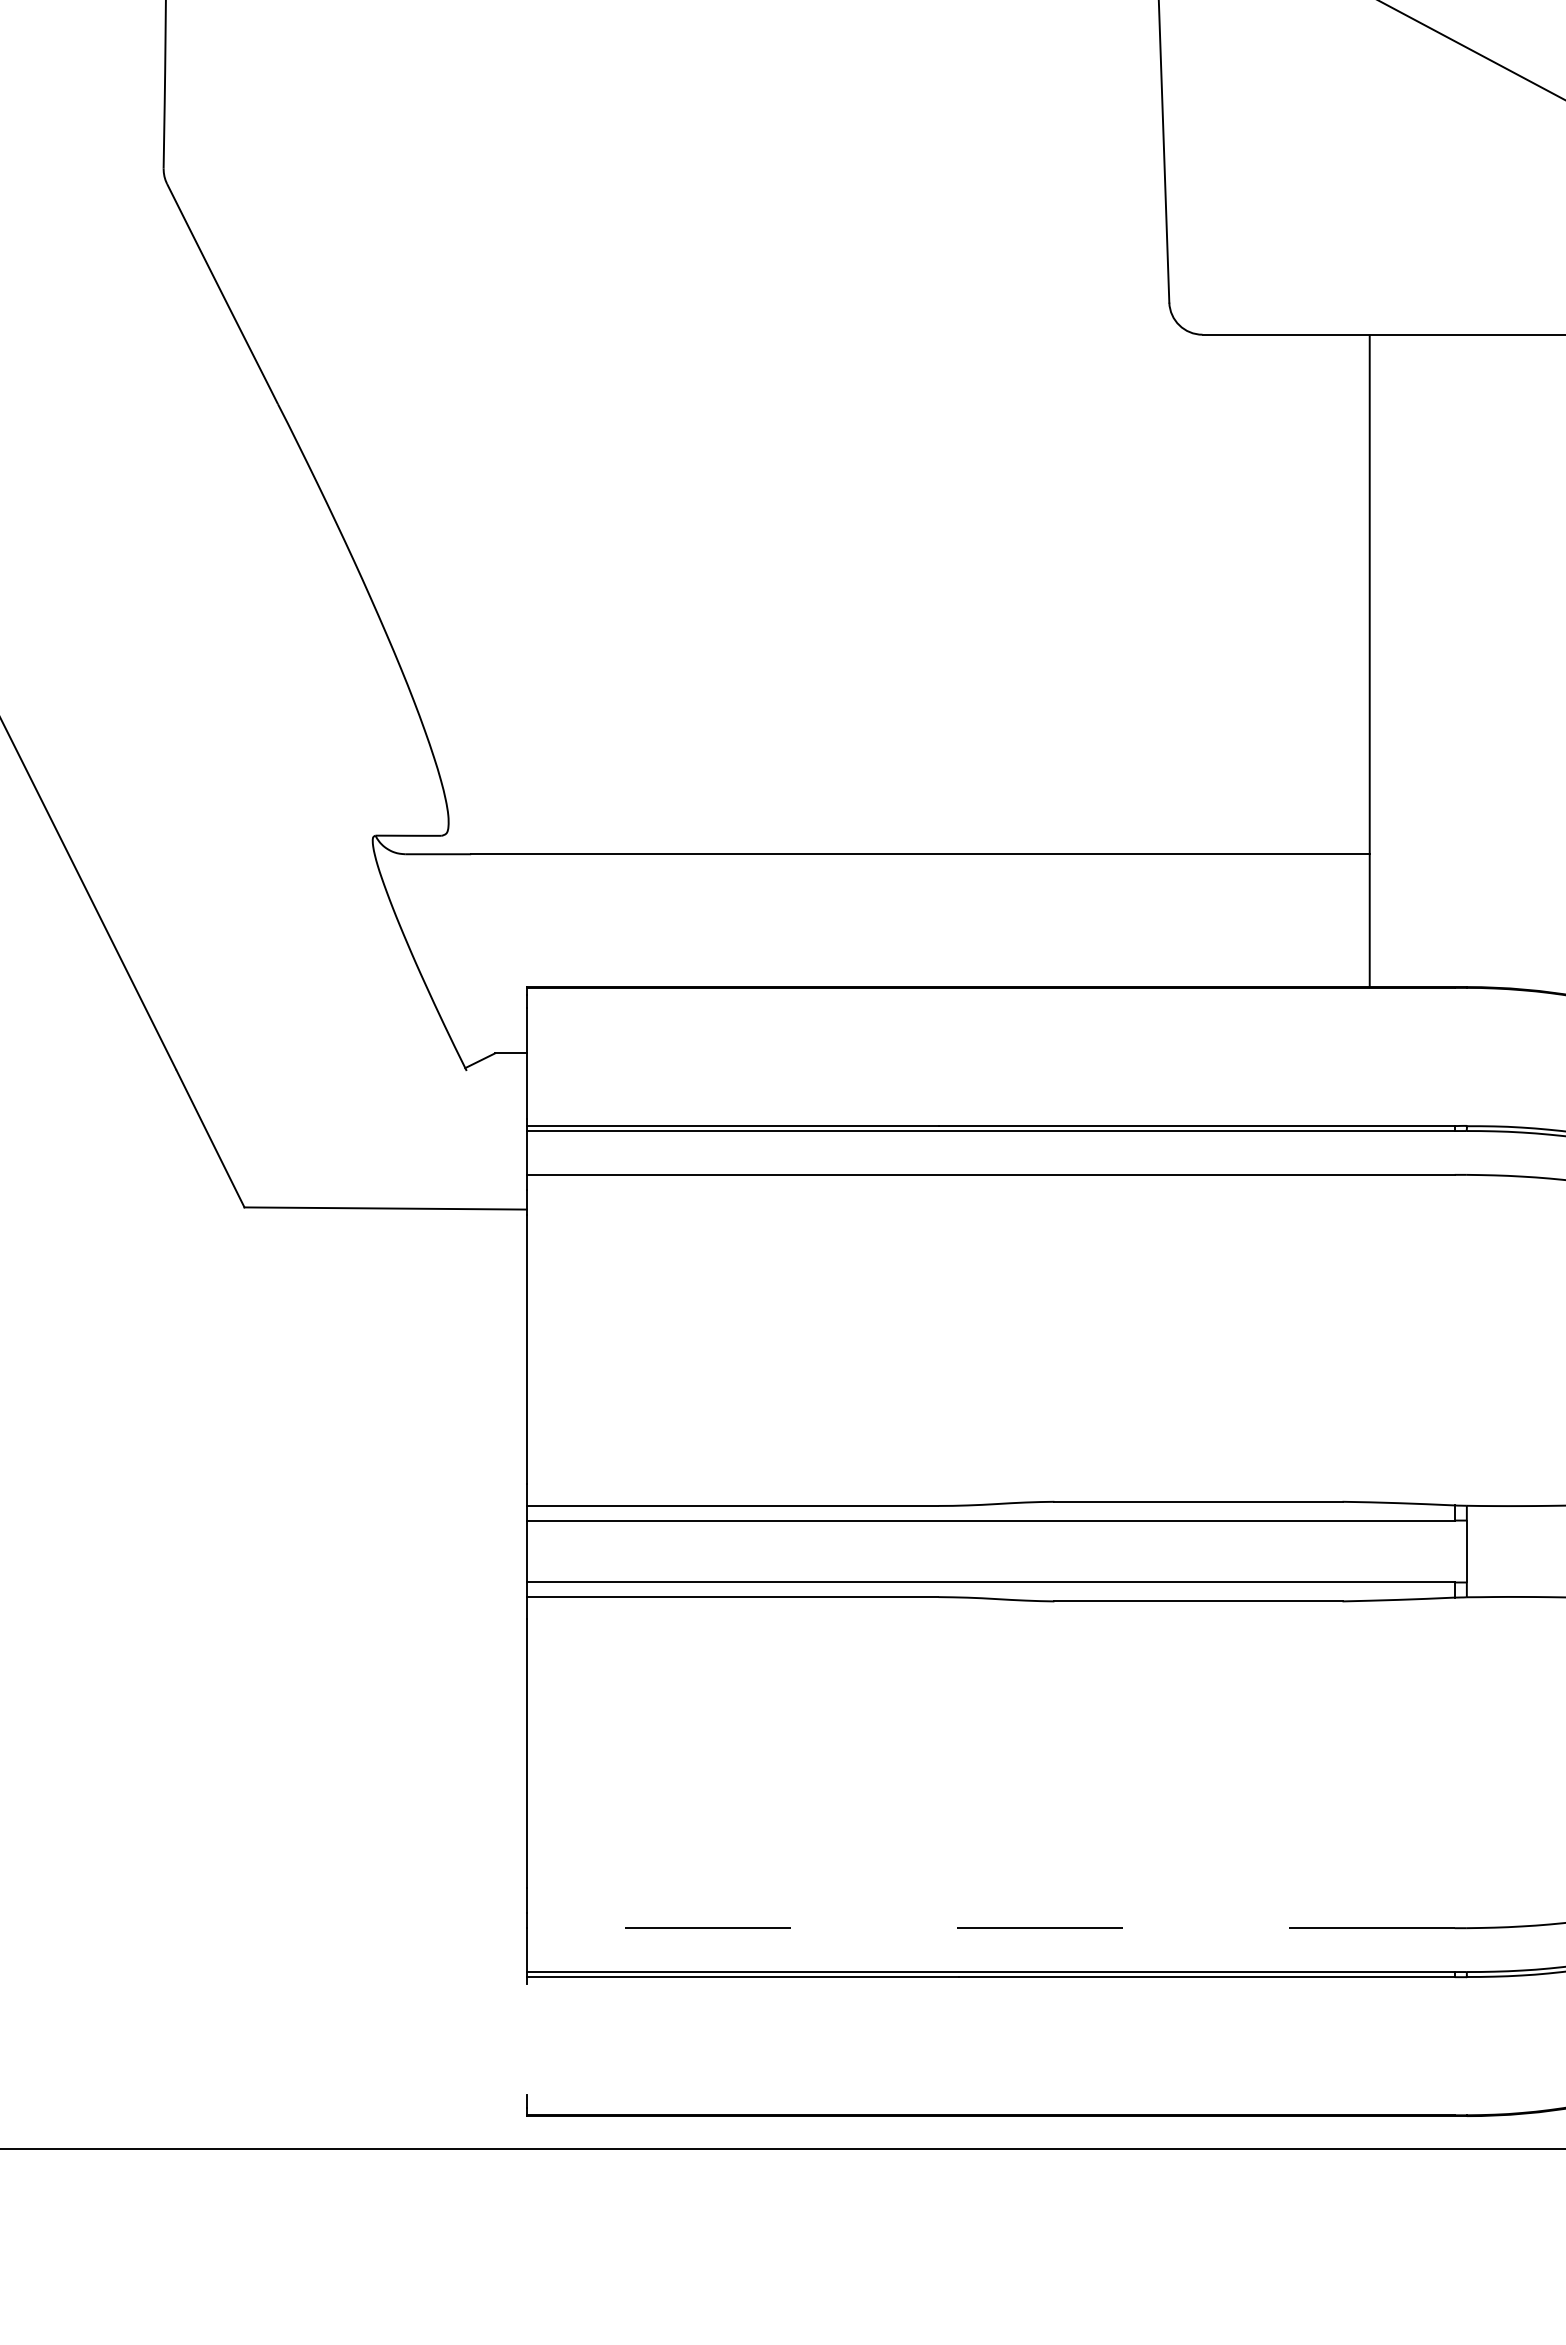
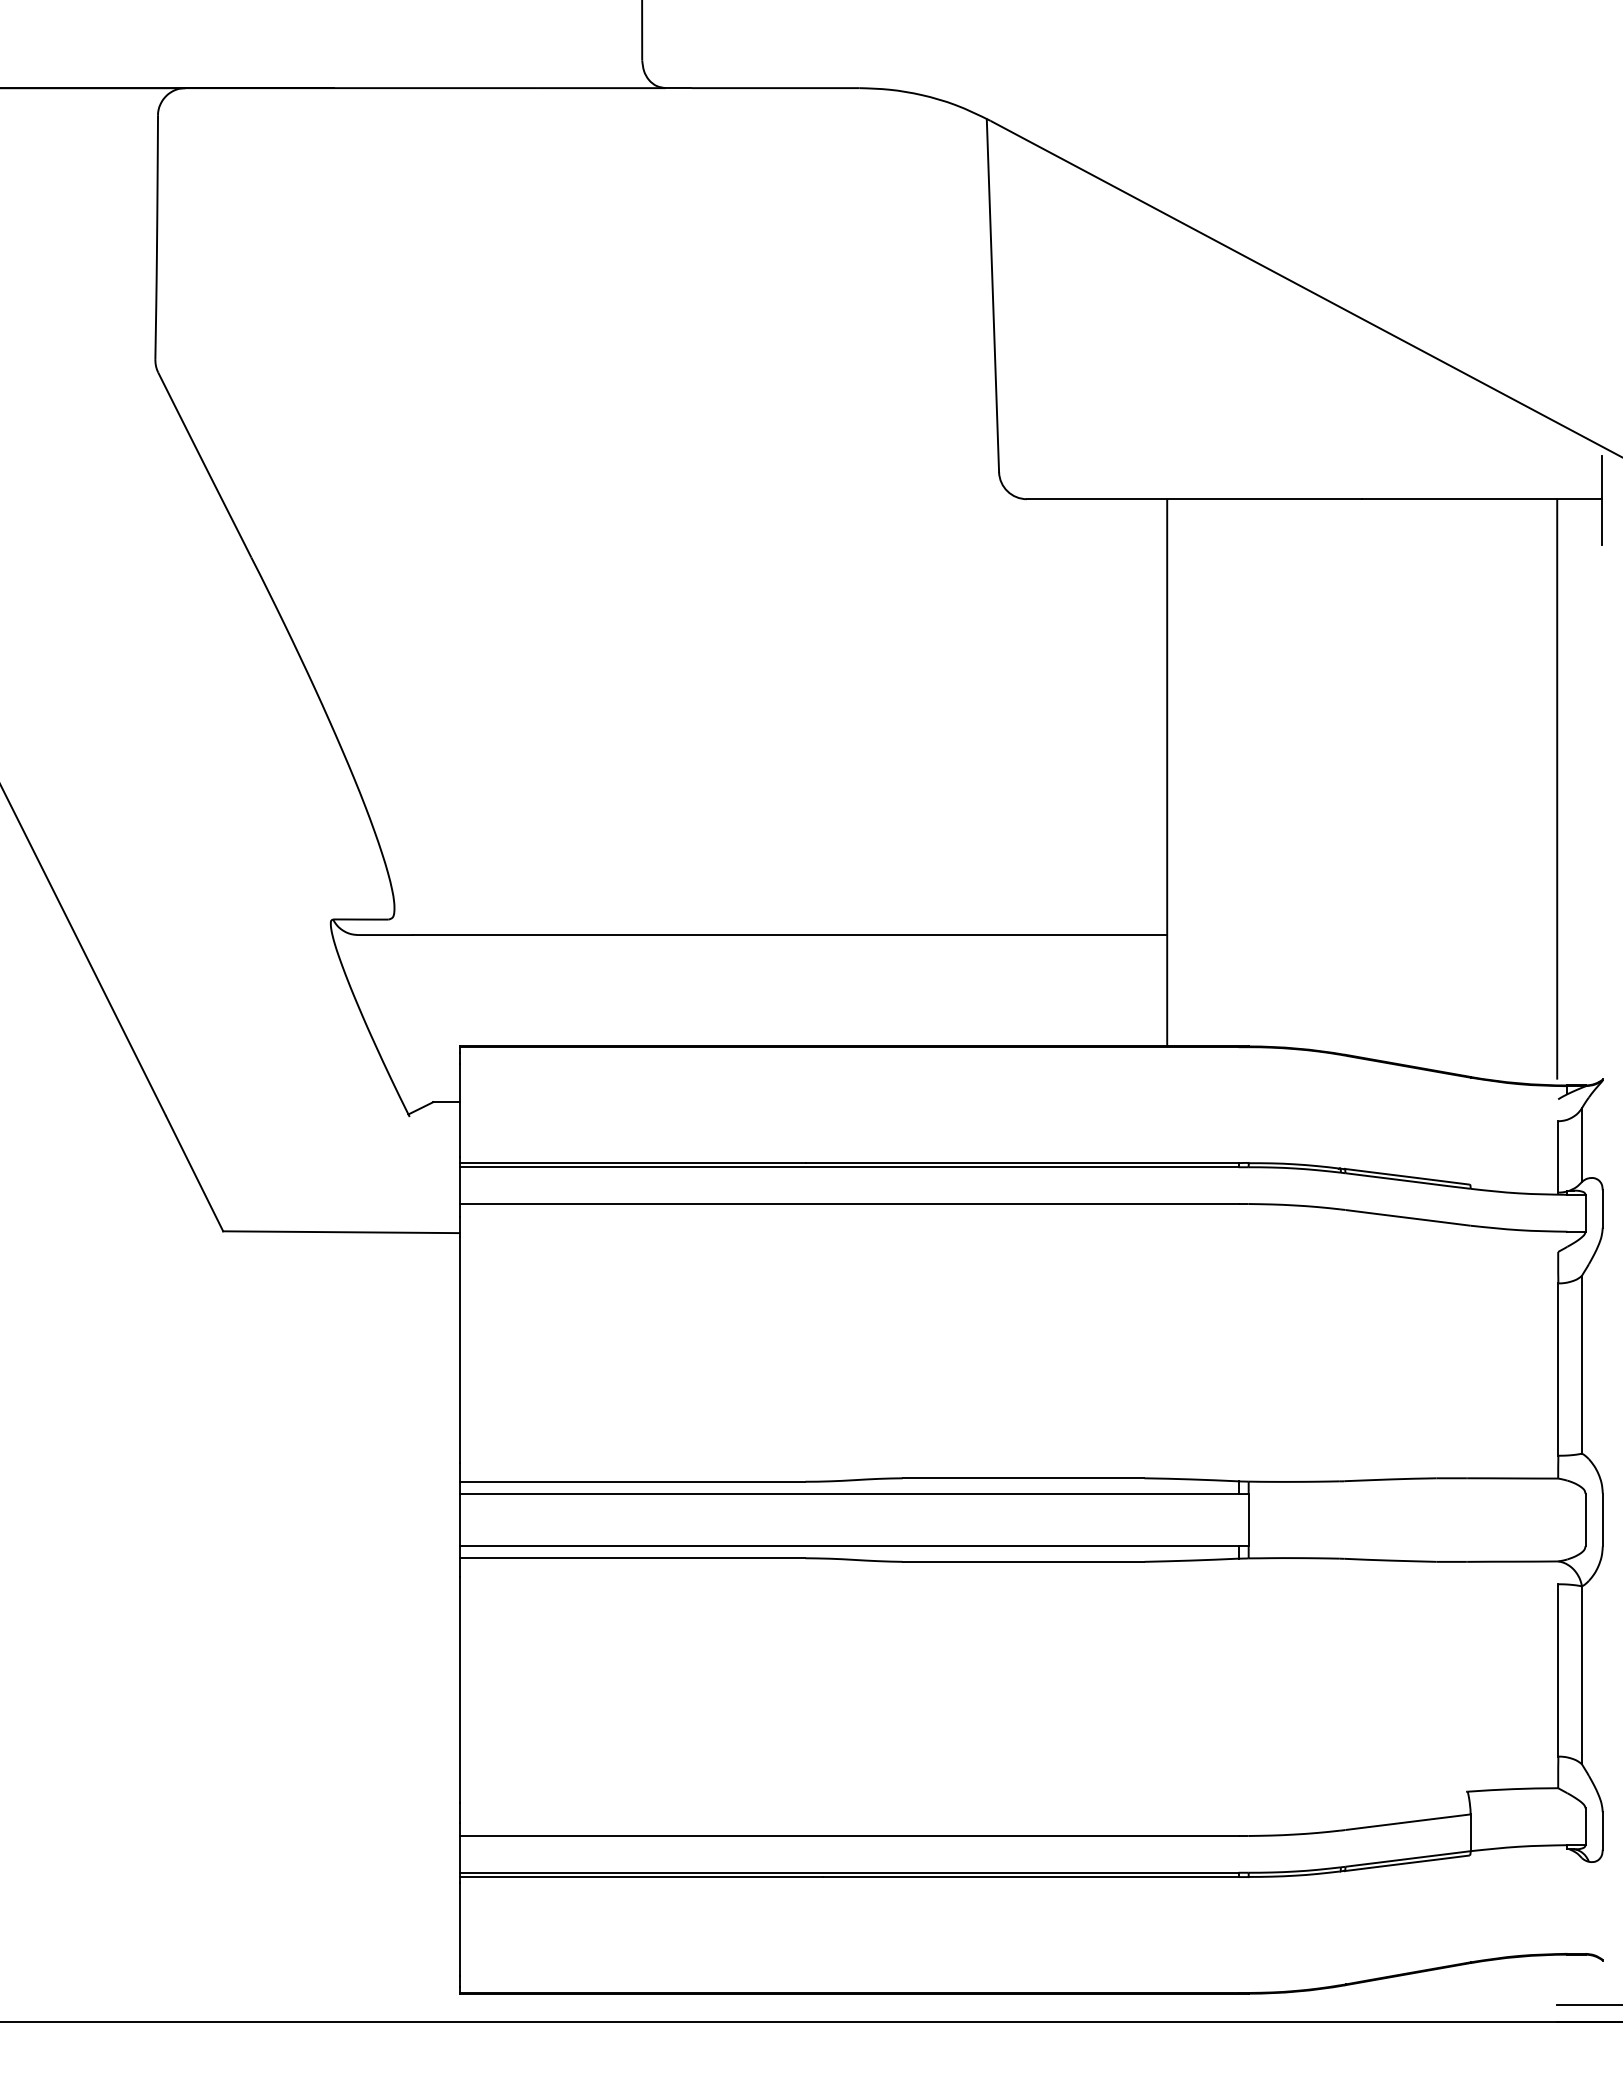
line: (989, 1927) -> (848, 1835), dashed -> solid
line: (527, 2039) -> (460, 1929), added

